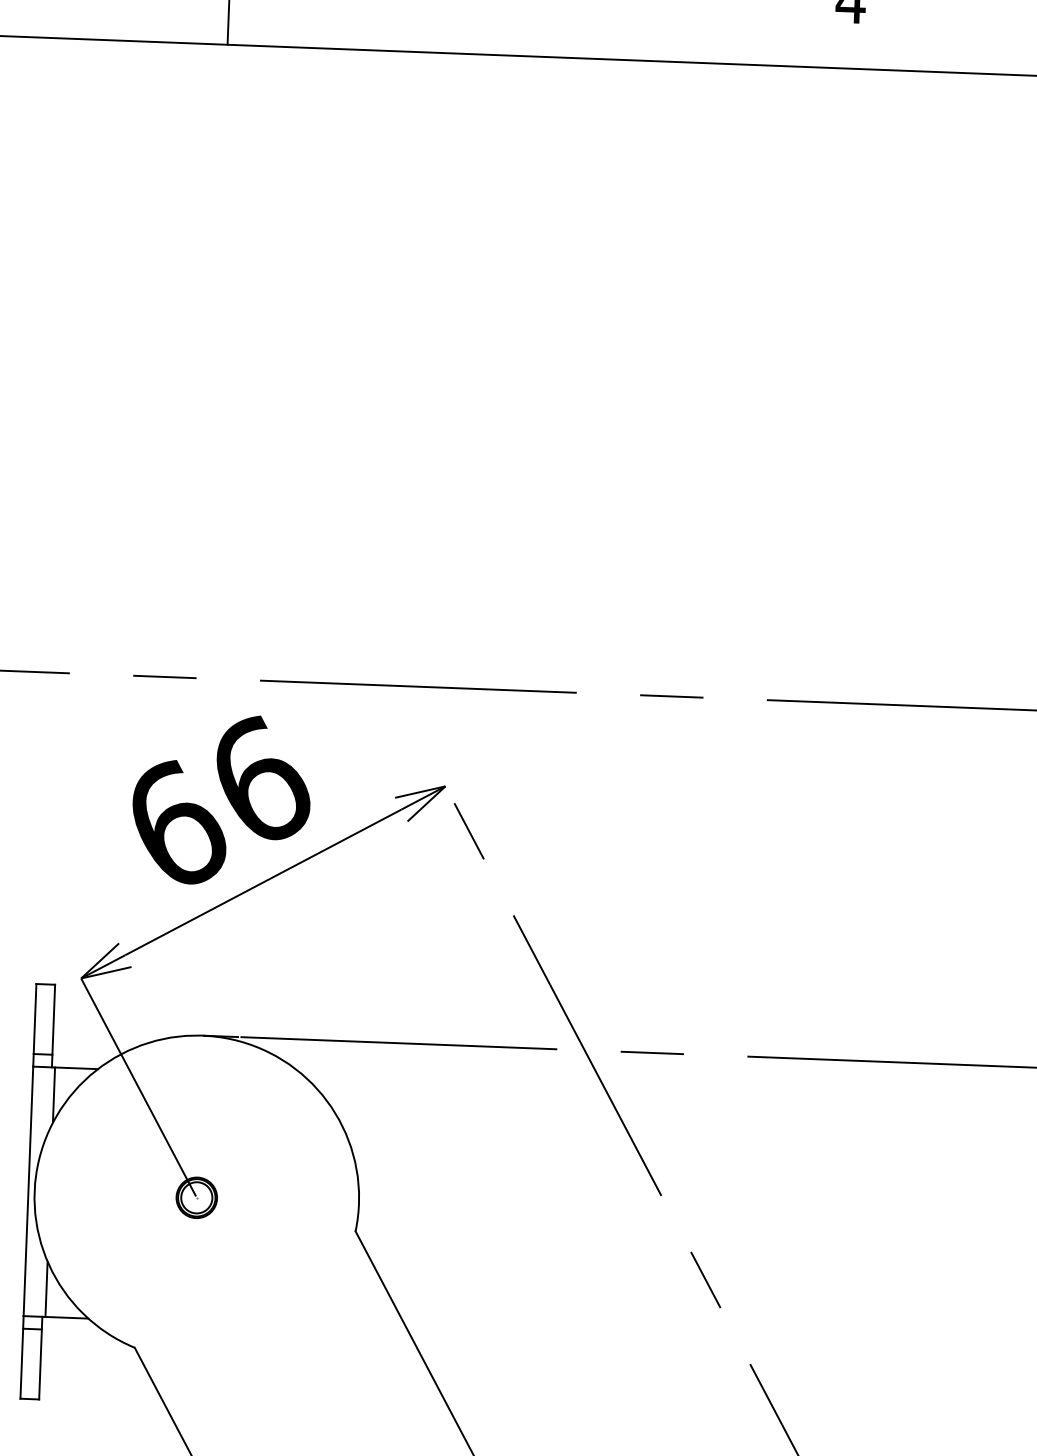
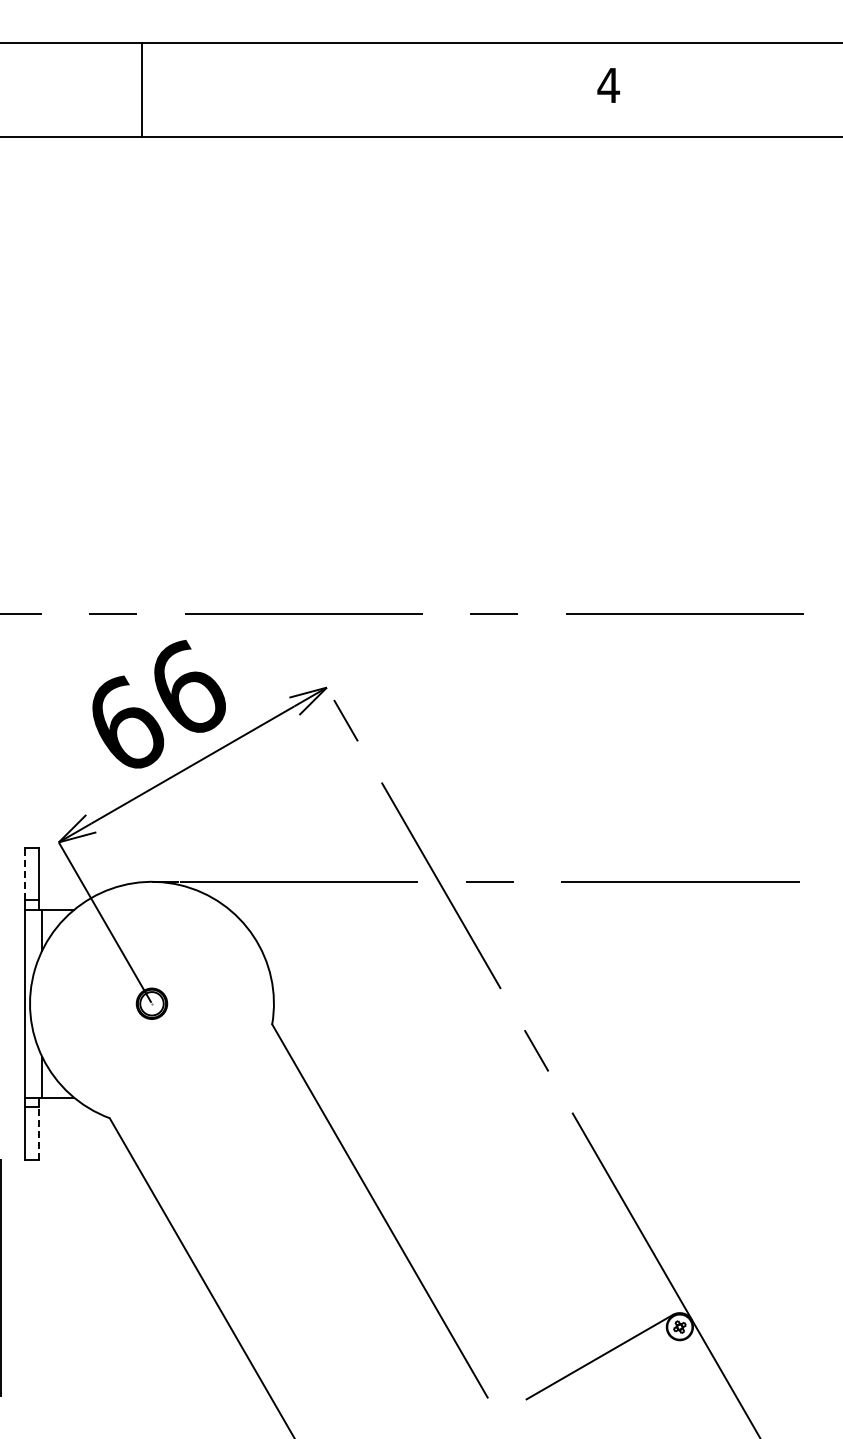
line: (35, 1018) -> (25, 873), solid -> dashed
line: (40, 1363) -> (39, 1132), solid -> dashed

